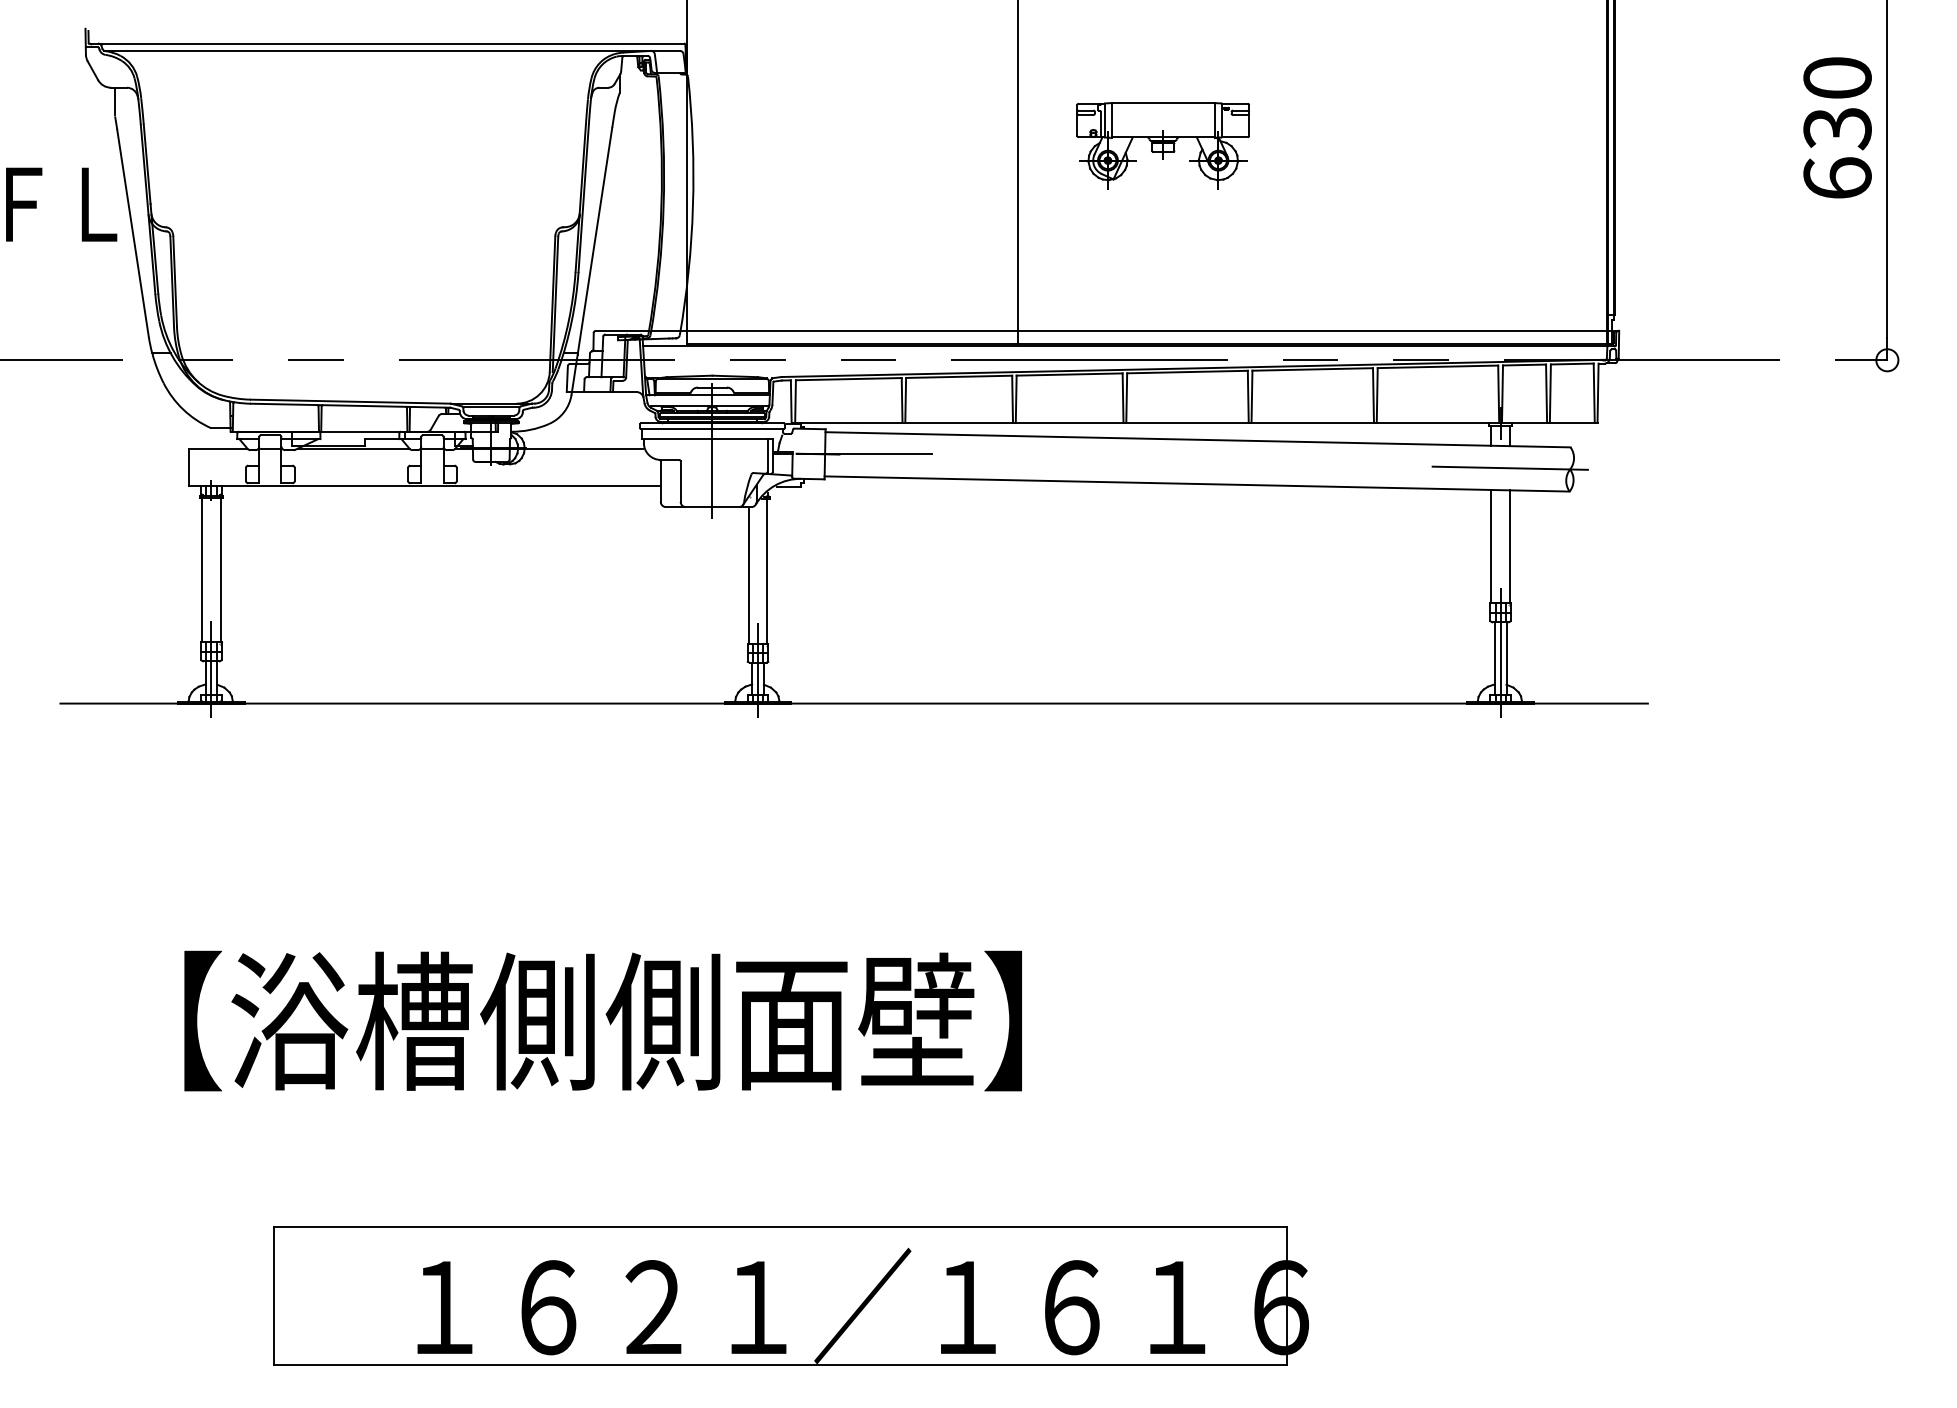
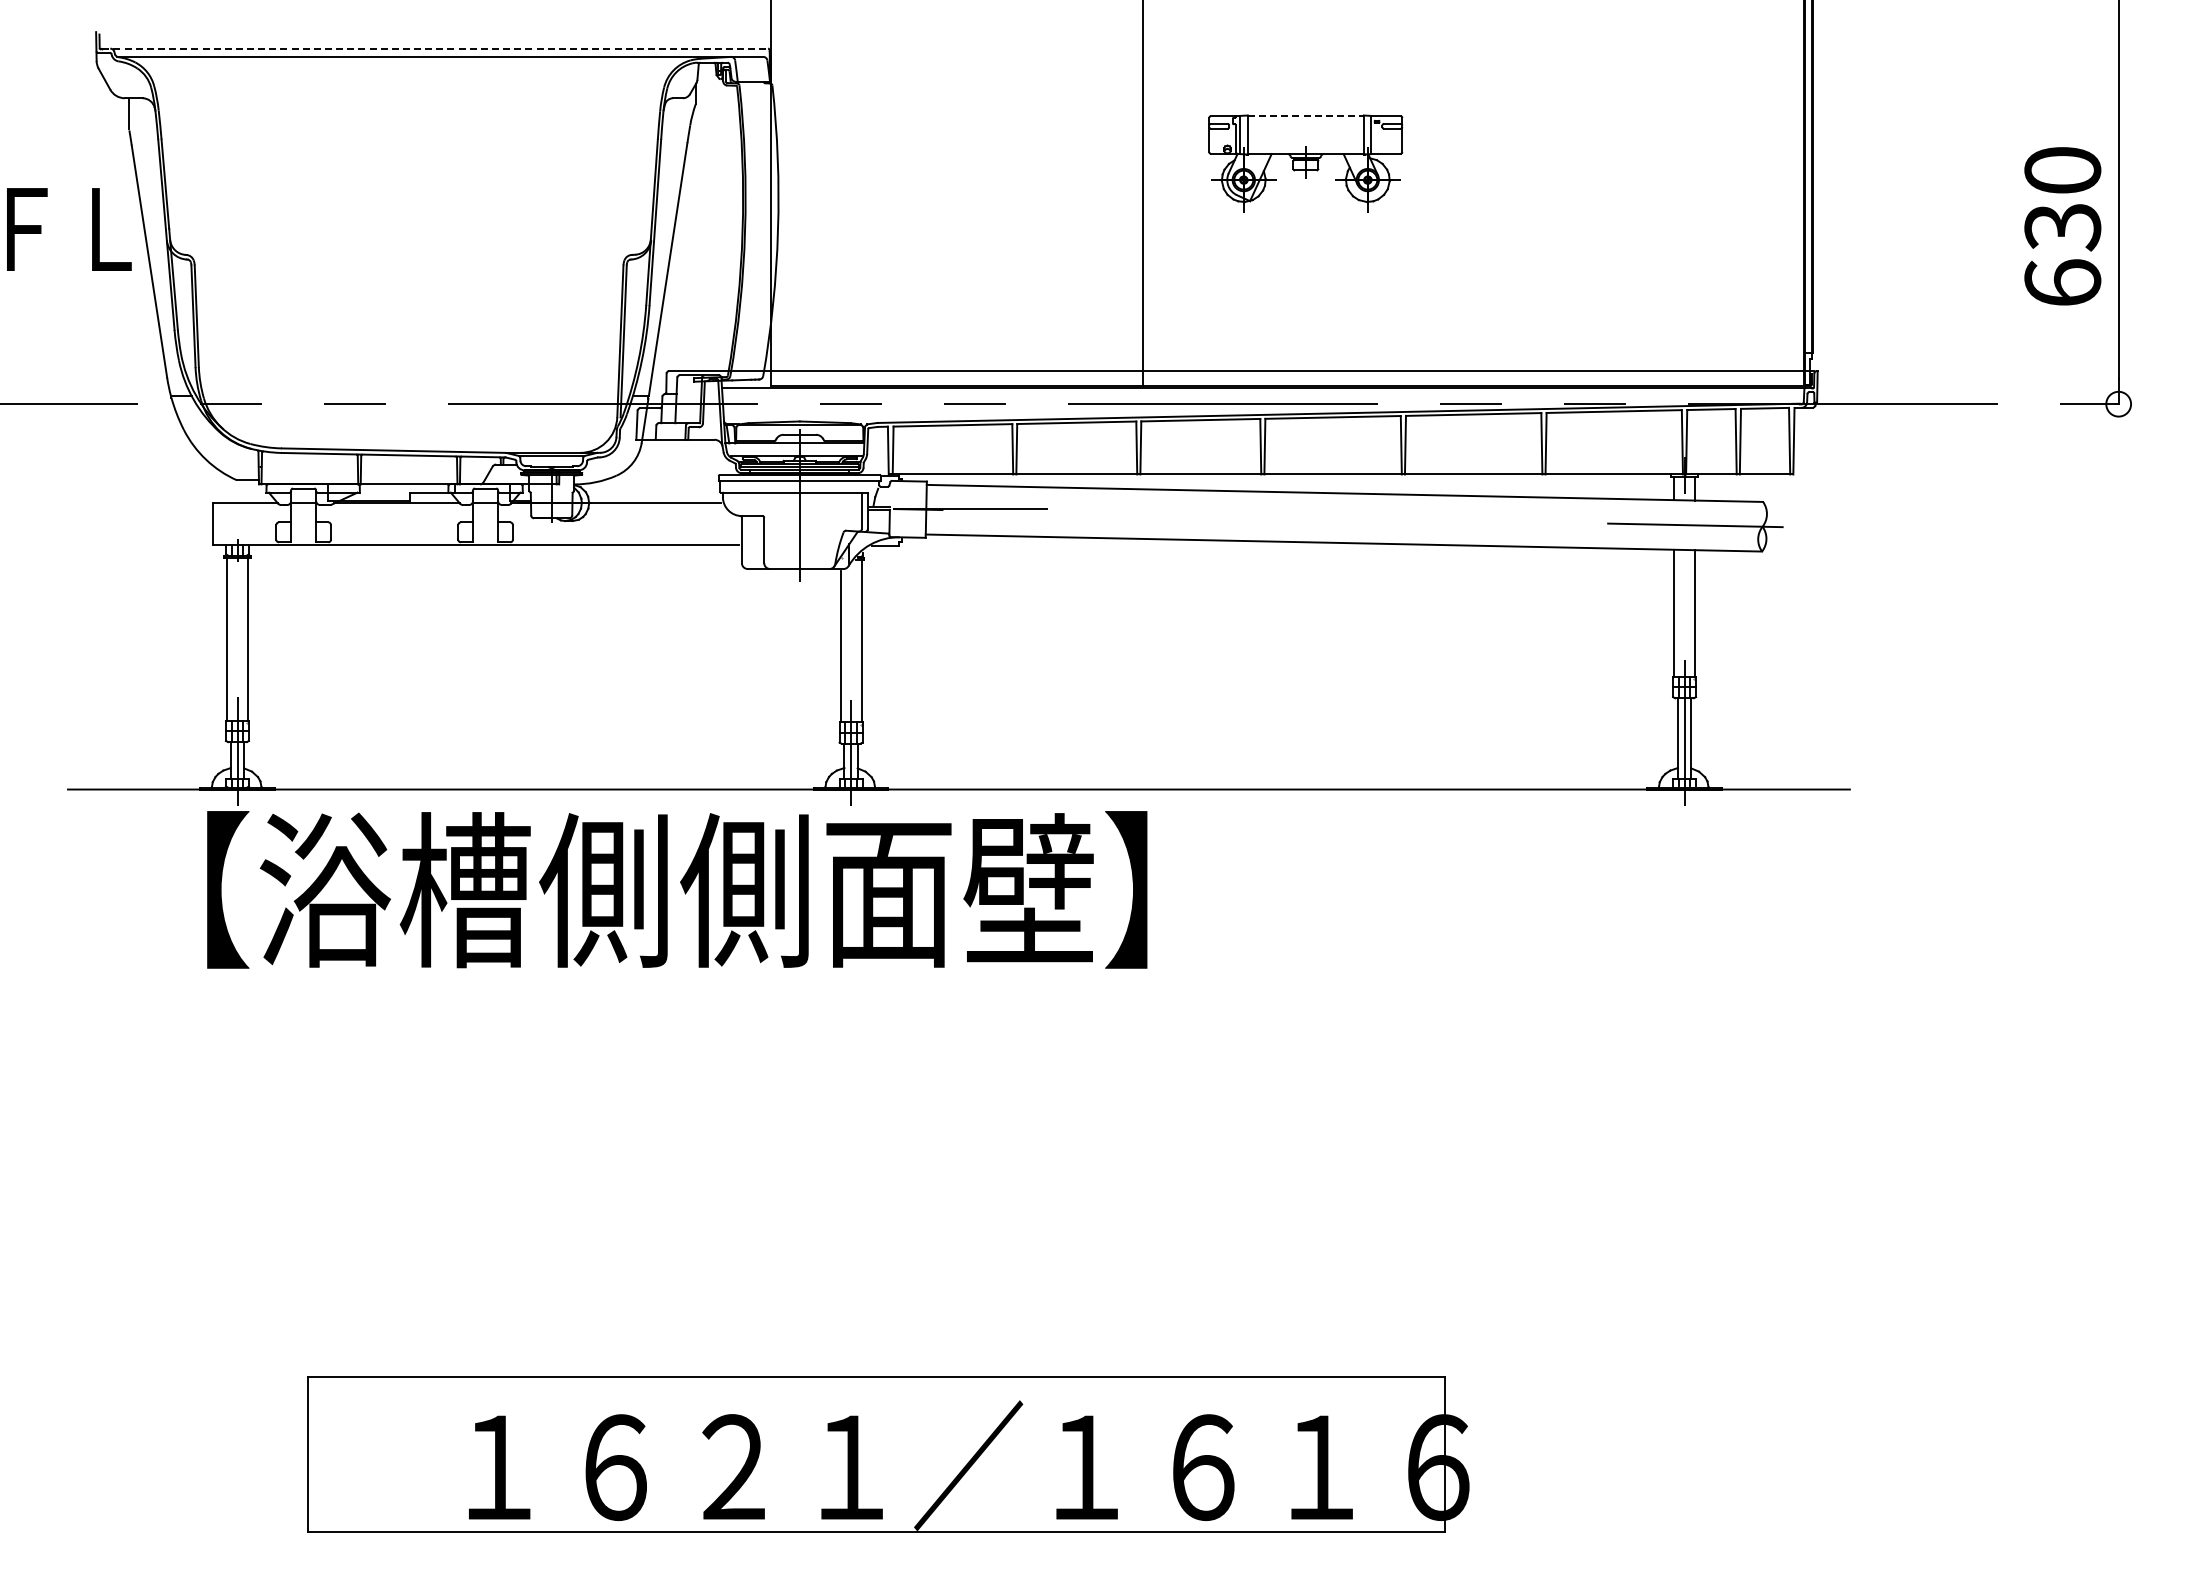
line: (387, 43) -> (435, 48), solid -> dashed
line: (1162, 103) -> (1305, 115), solid -> dashed
text: (1837, 128) -> (2062, 226), moved
text: (603, 1020) -> (677, 889), moved

